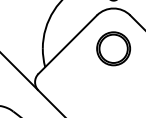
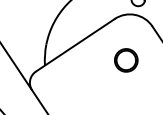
part: (113, 48) -> (126, 59), size x0.6

